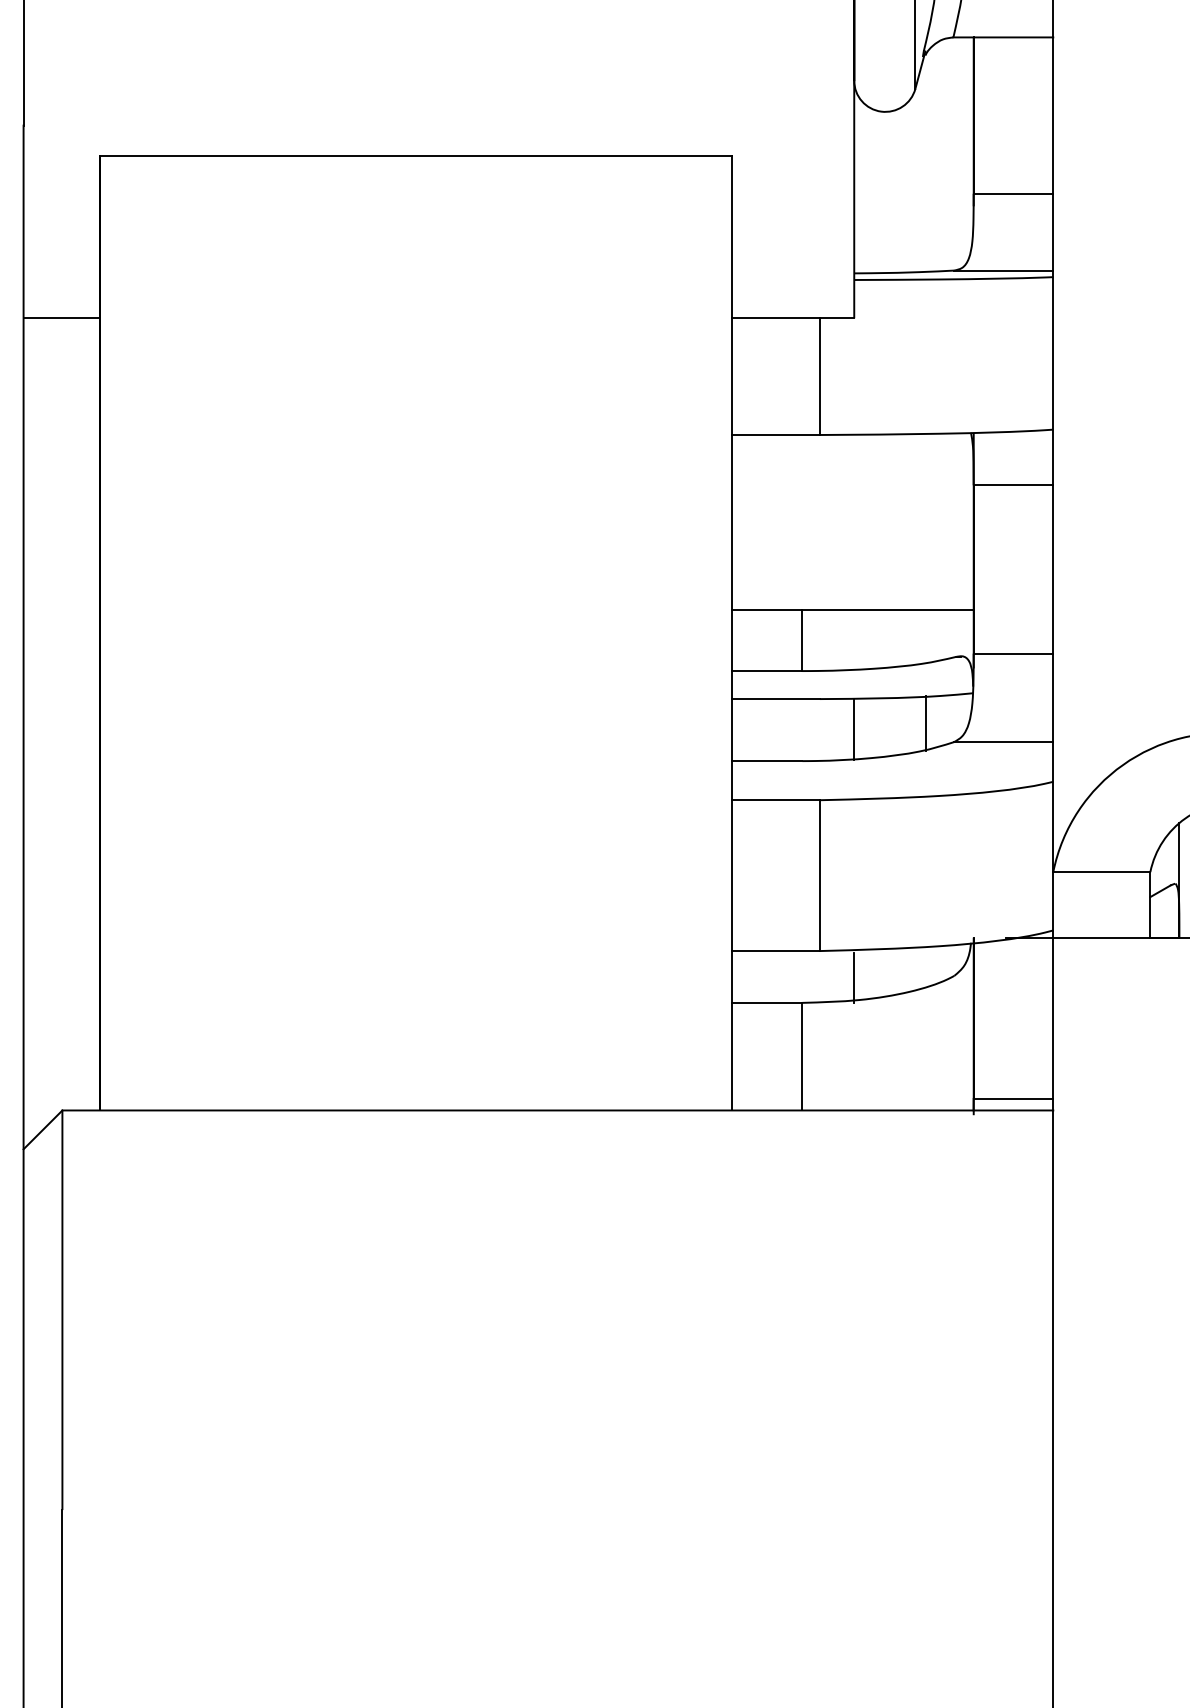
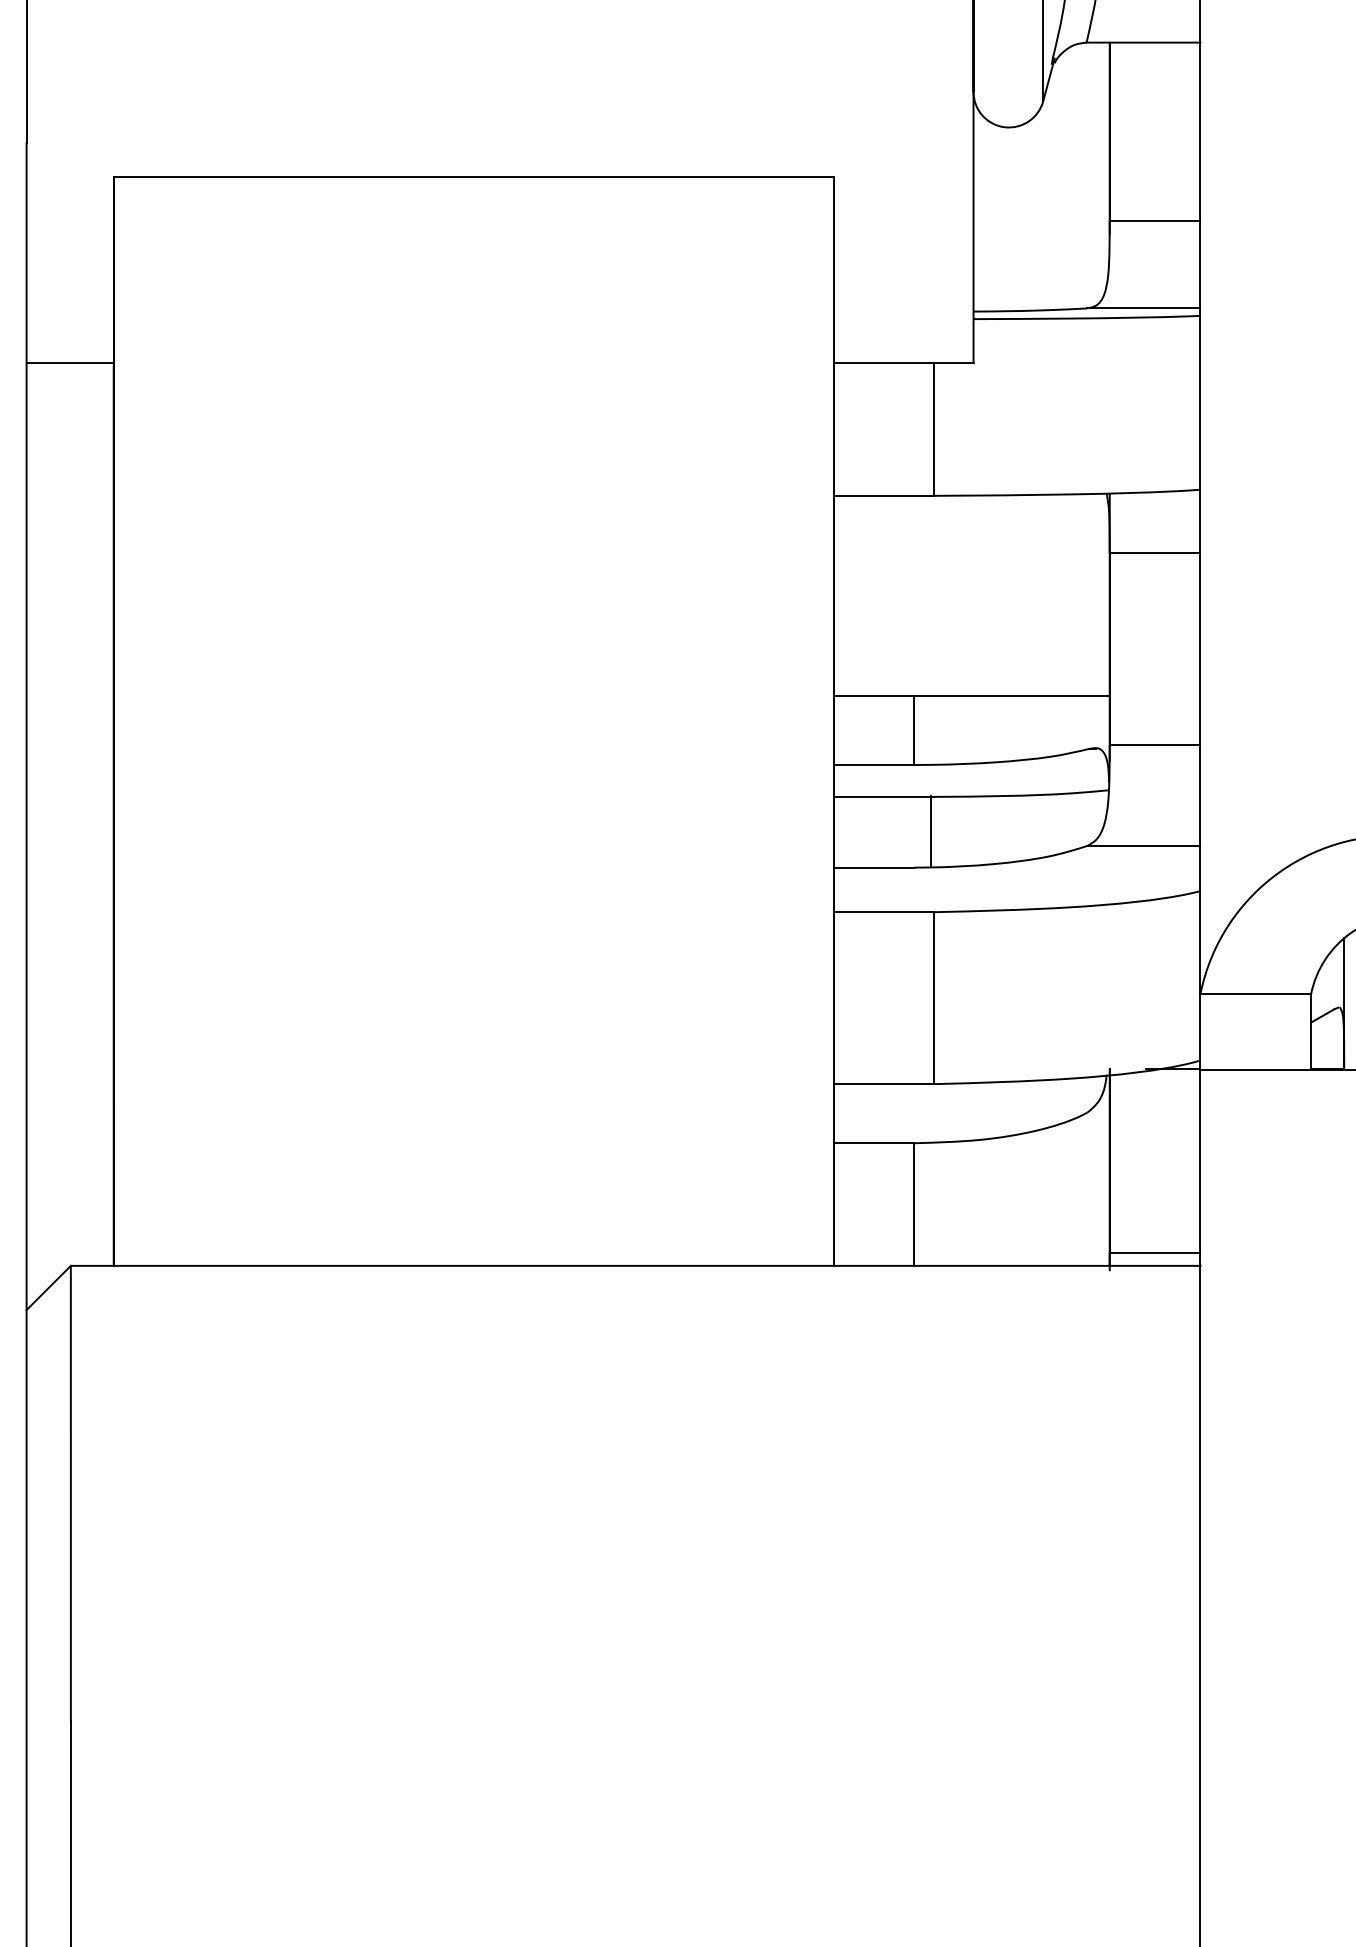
line: (926, 723) -> (1055, 824), removed
line: (854, 729) -> (930, 831), moved
line: (854, 977) -> (973, 1114), removed

